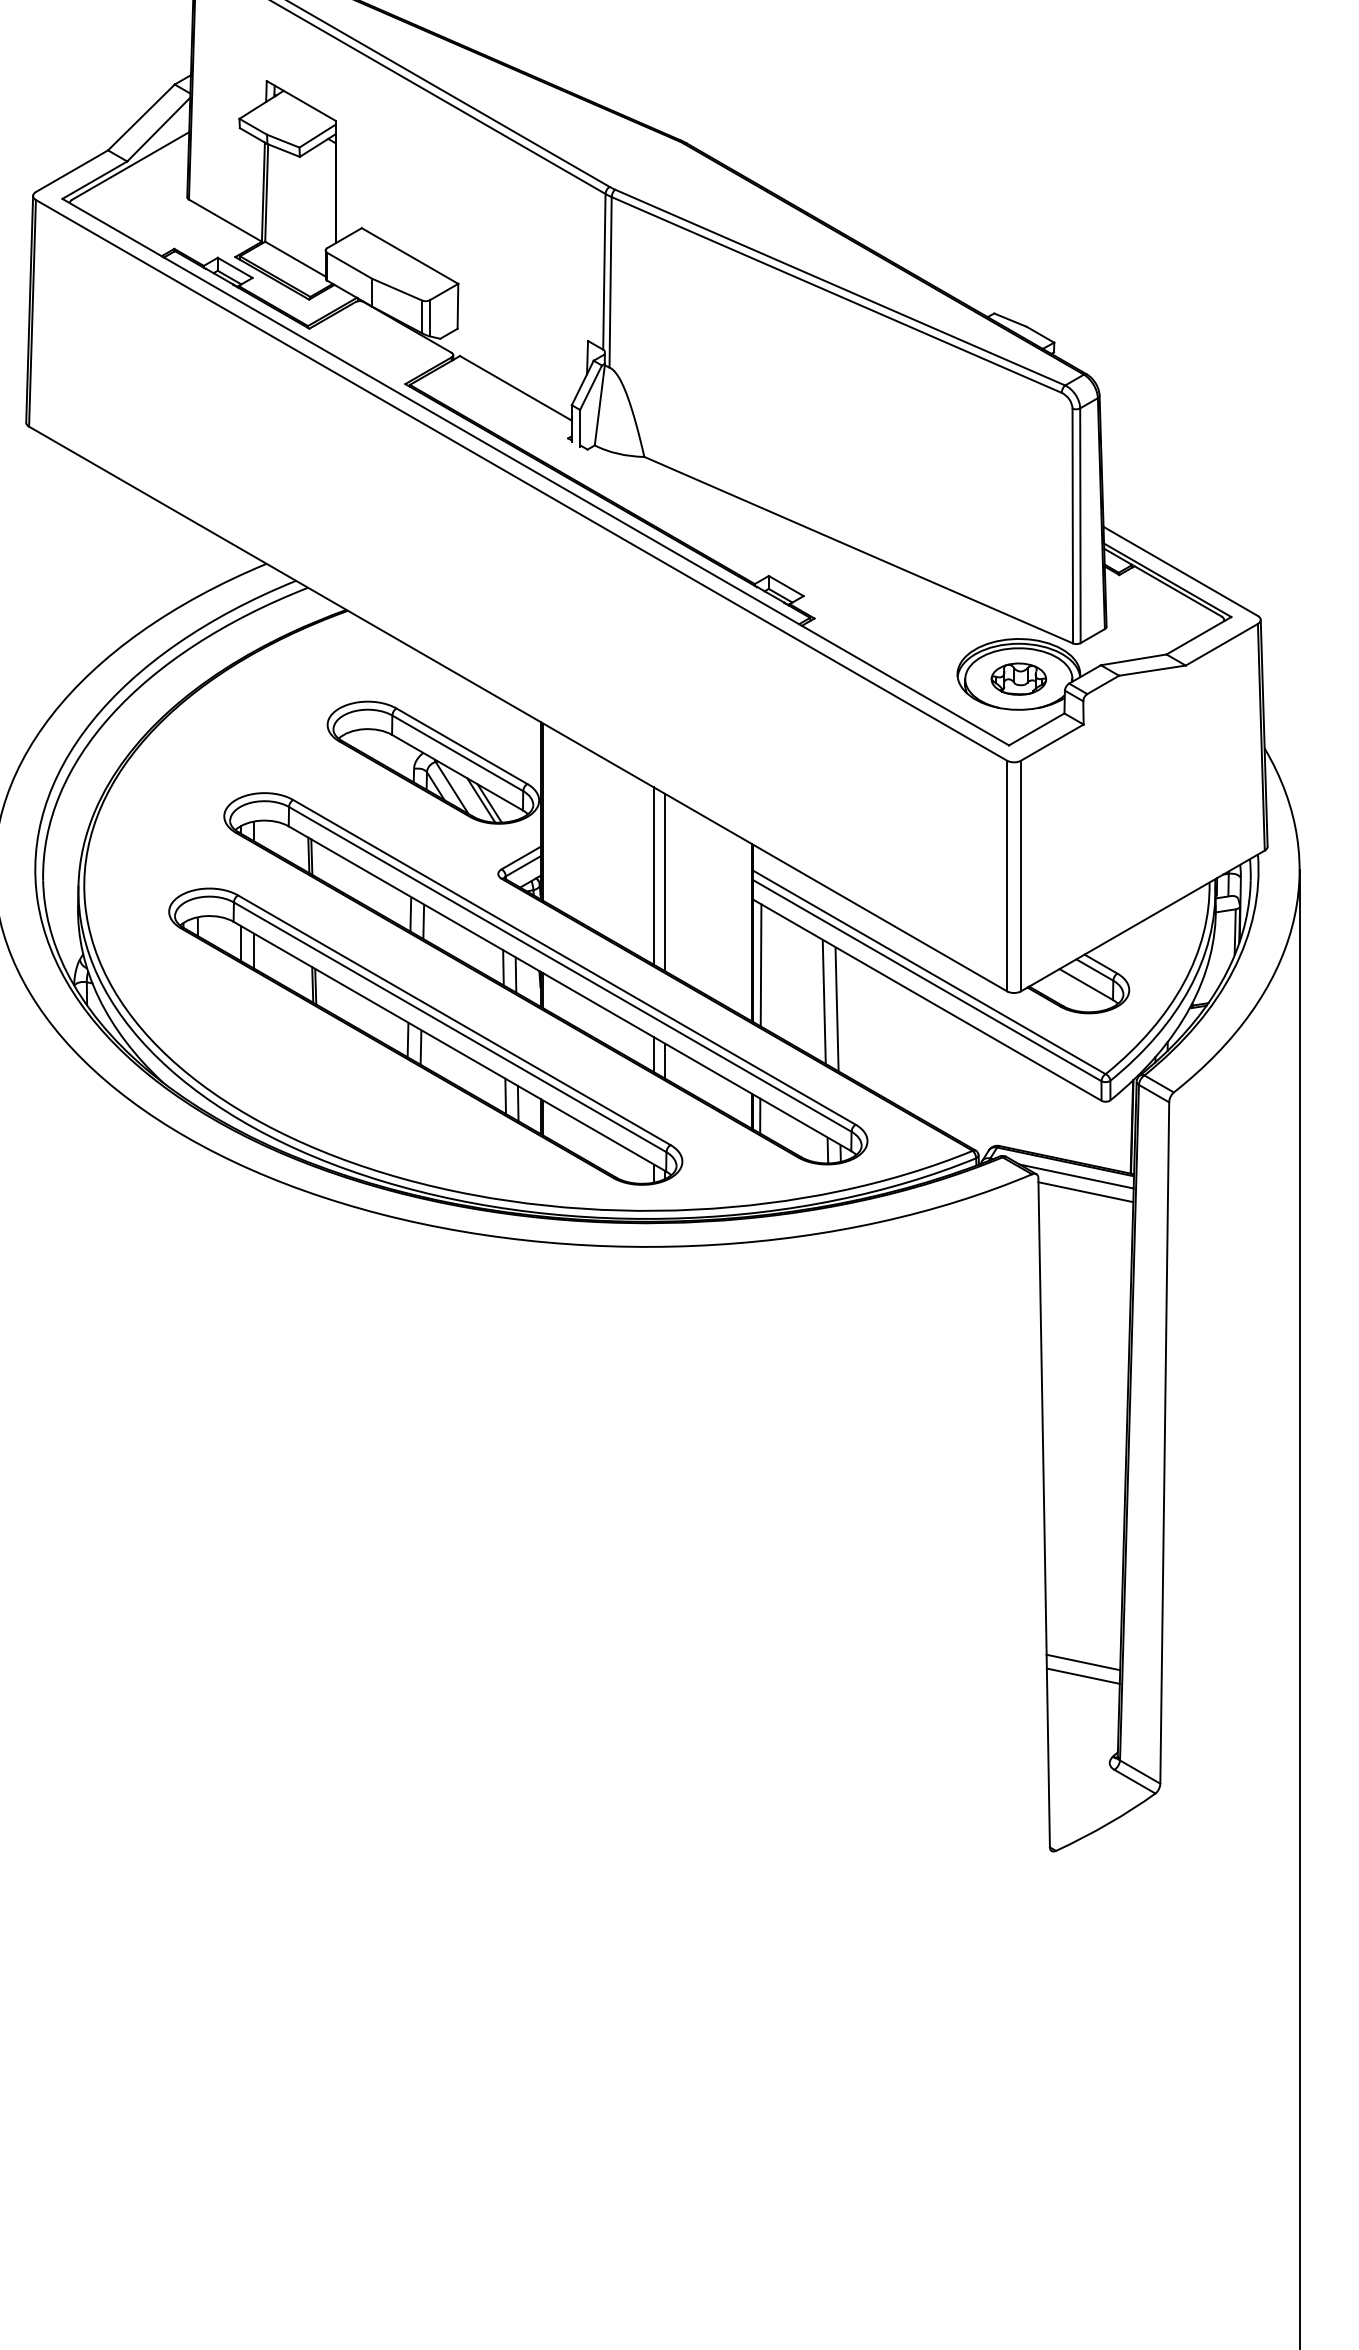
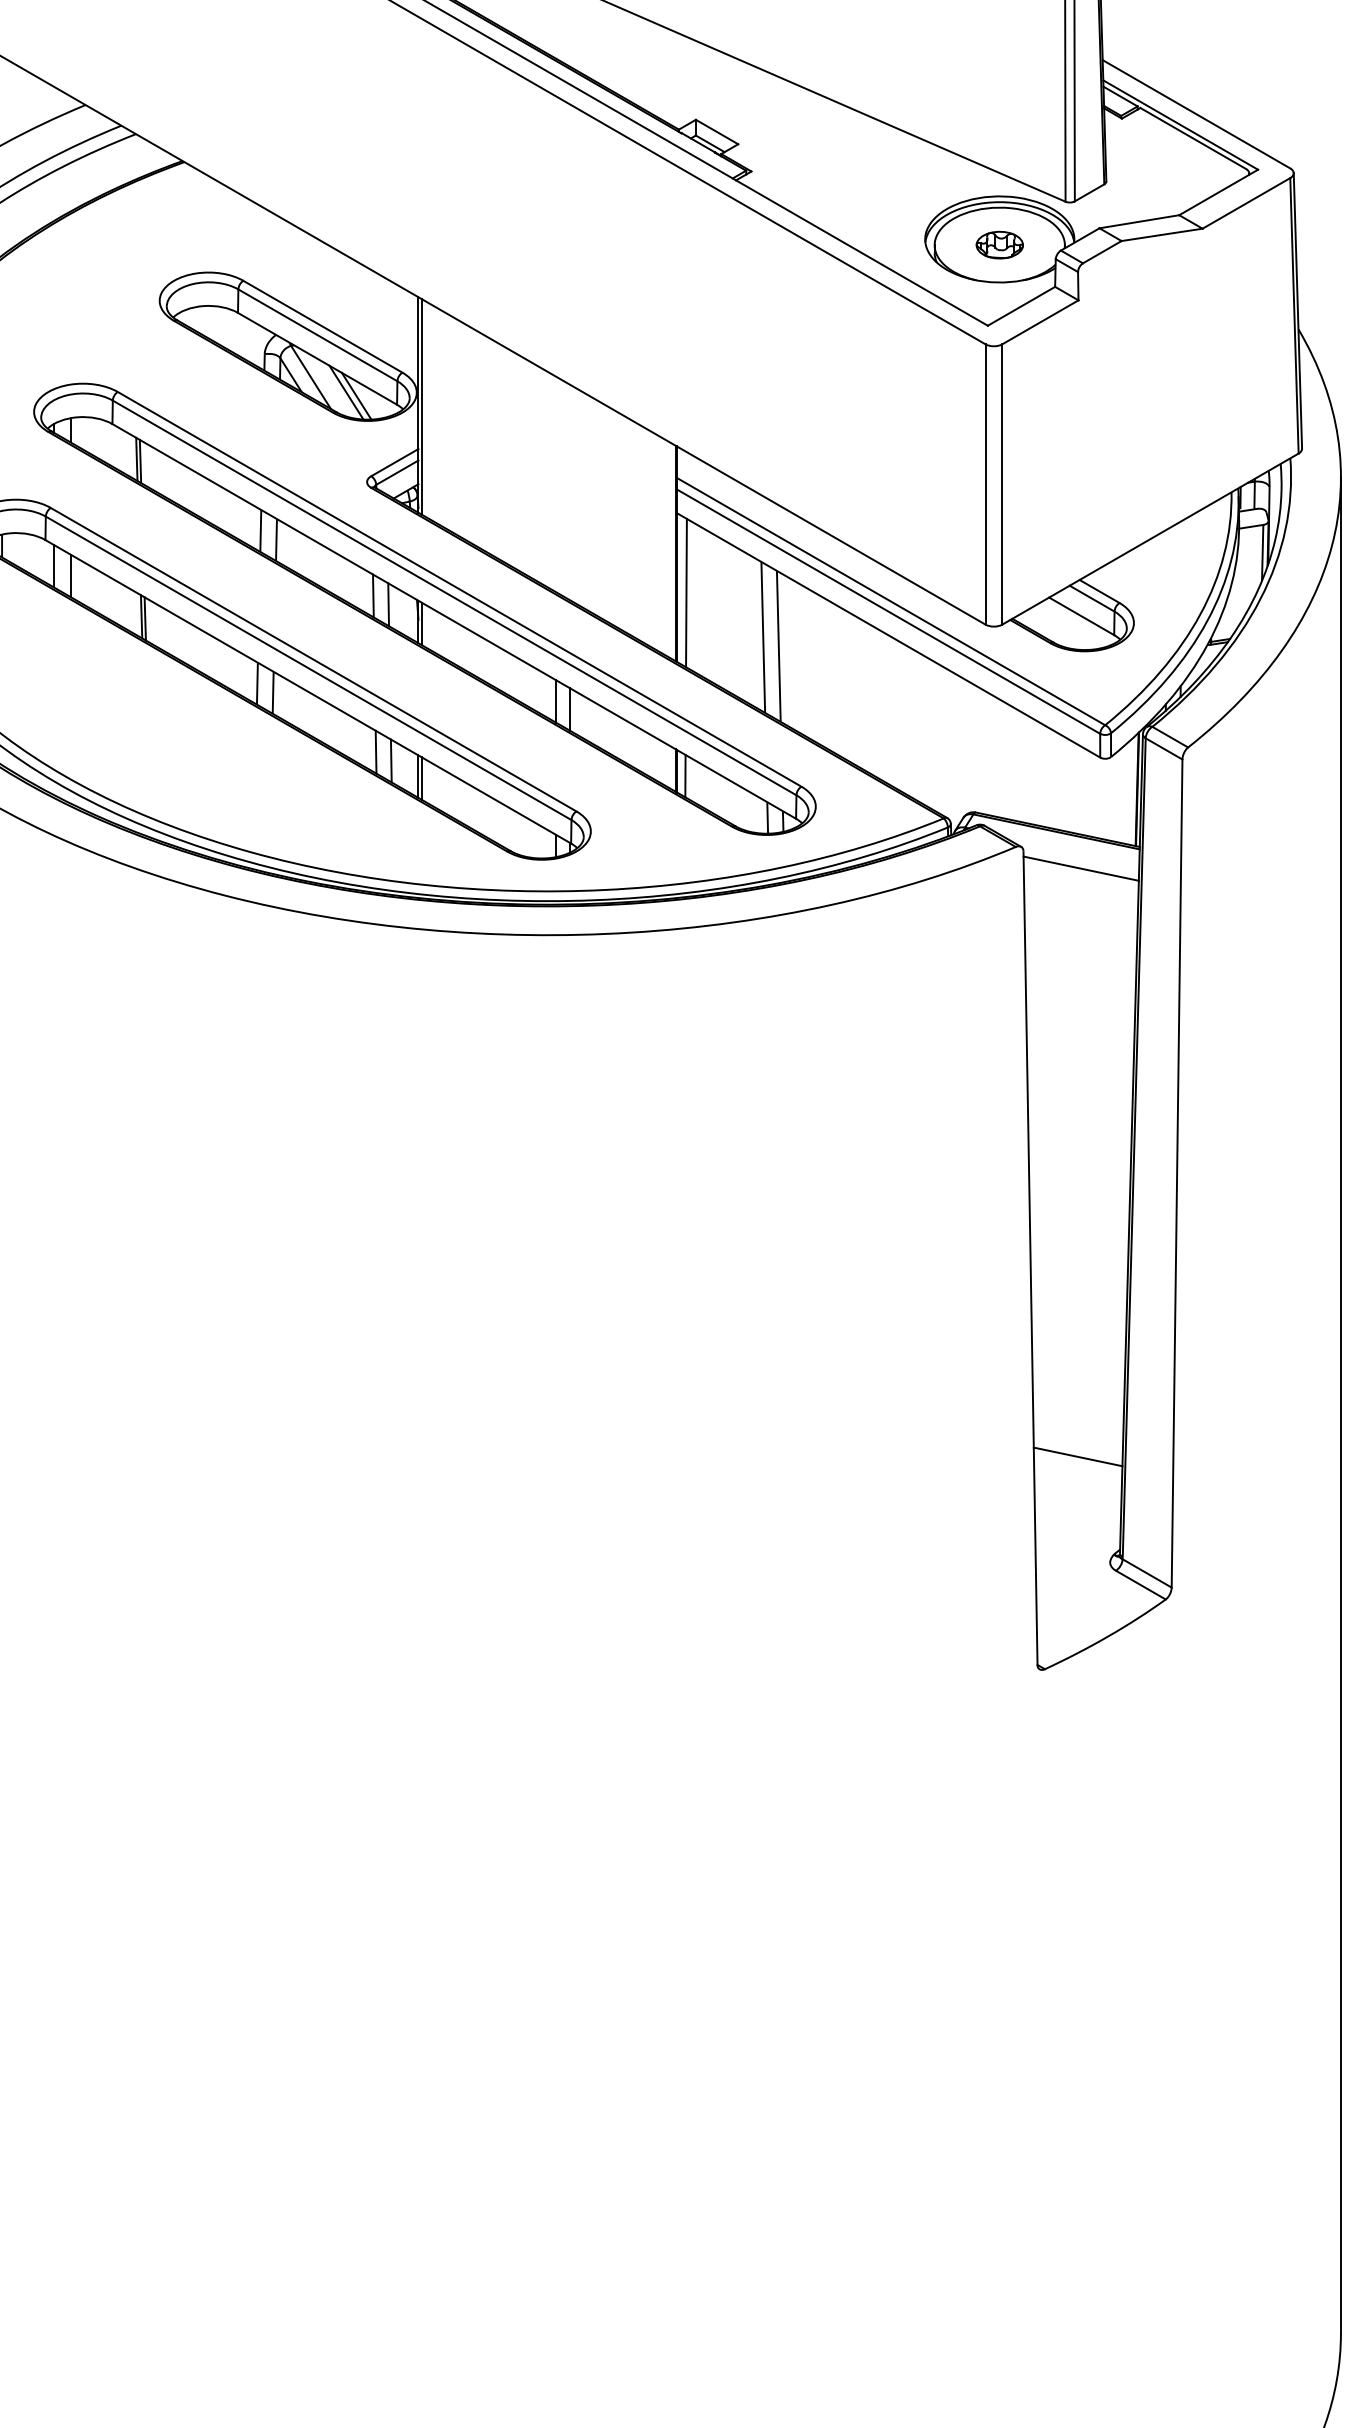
part: (1018, 678) -> (999, 244), size x0.7
line: (654, 875) -> (556, 483), removed
line: (665, 882) -> (570, 492), removed
line: (1076, 1176) -> (1069, 849), removed
line: (1083, 1662) -> (1078, 1440), removed

